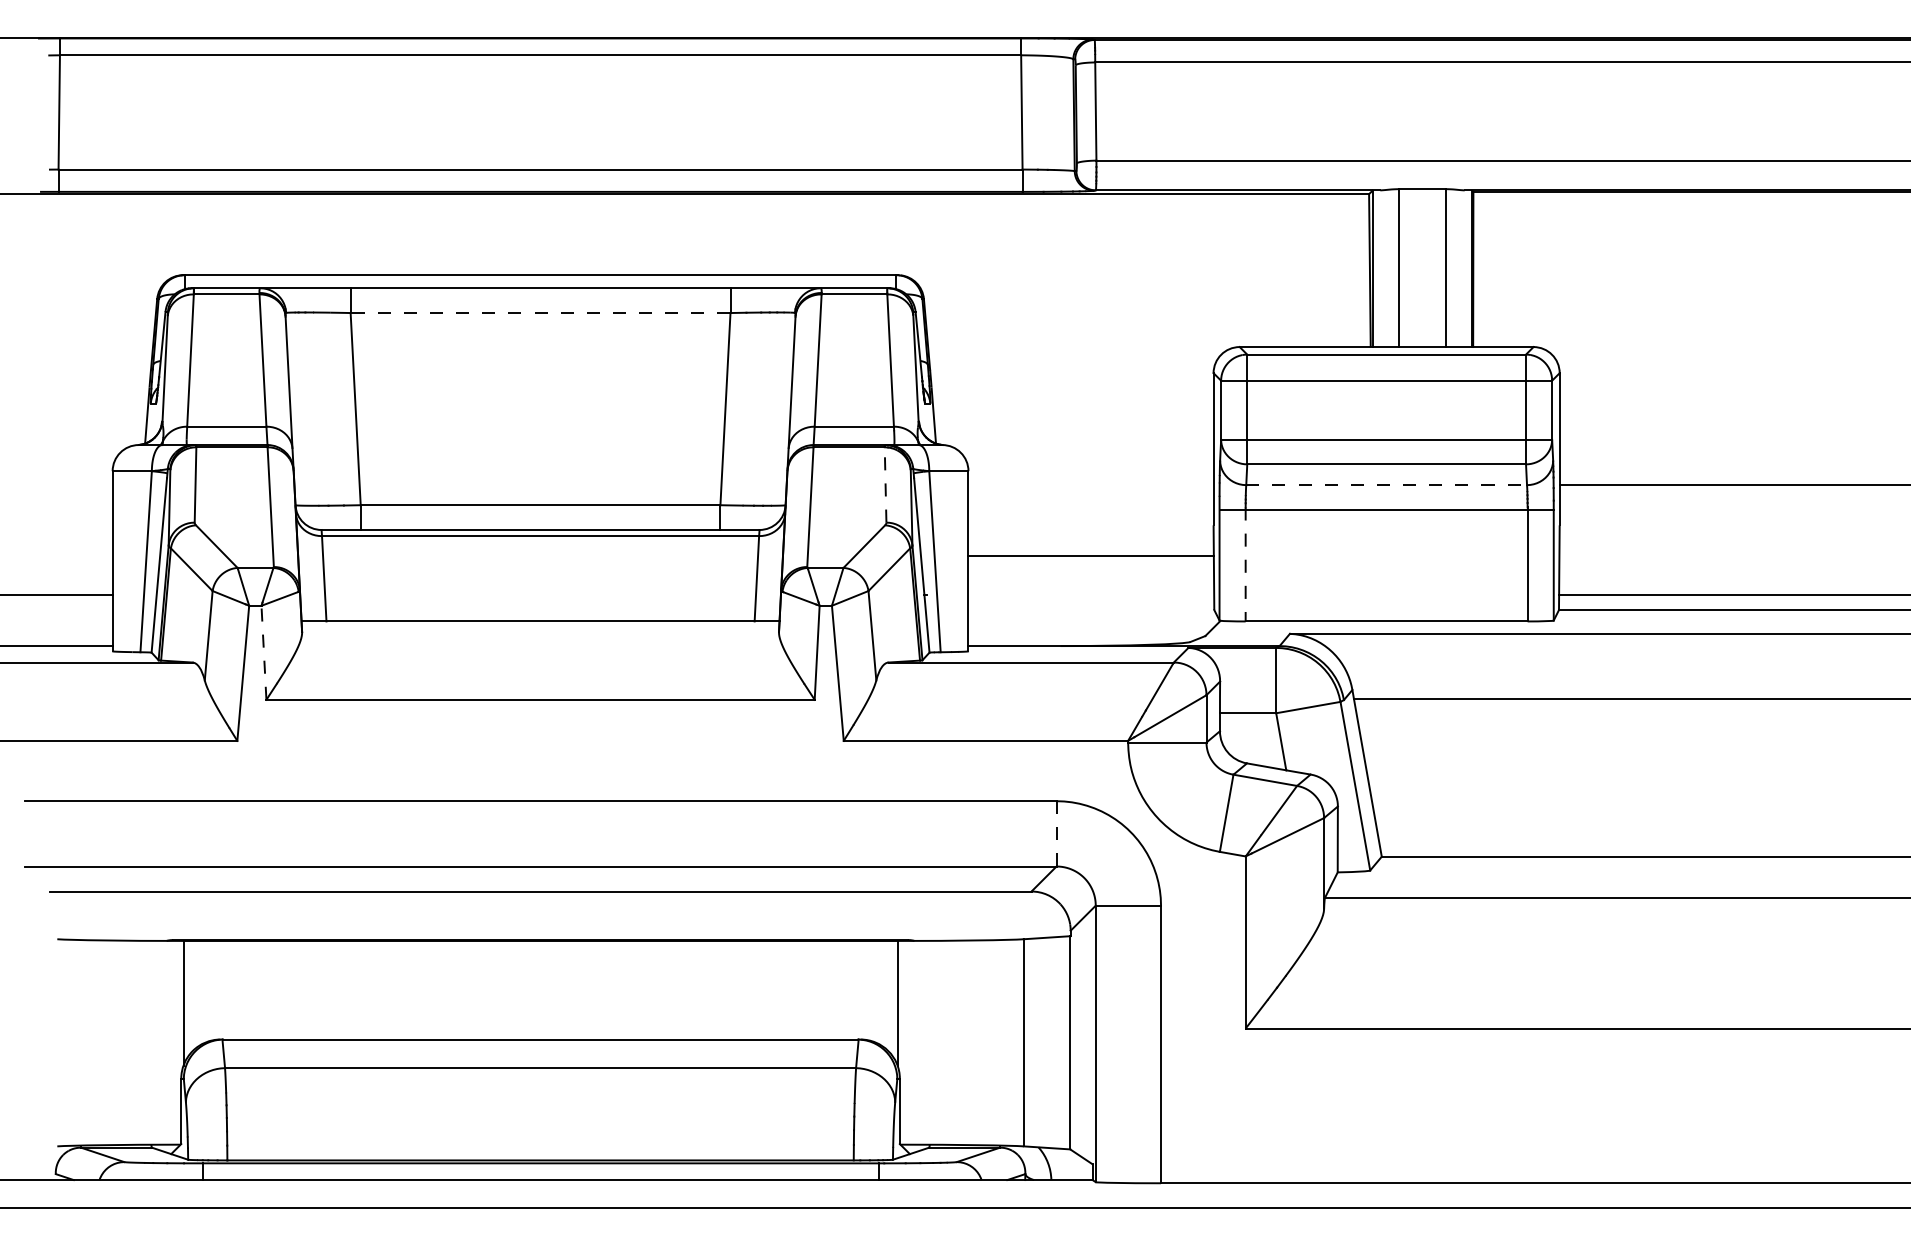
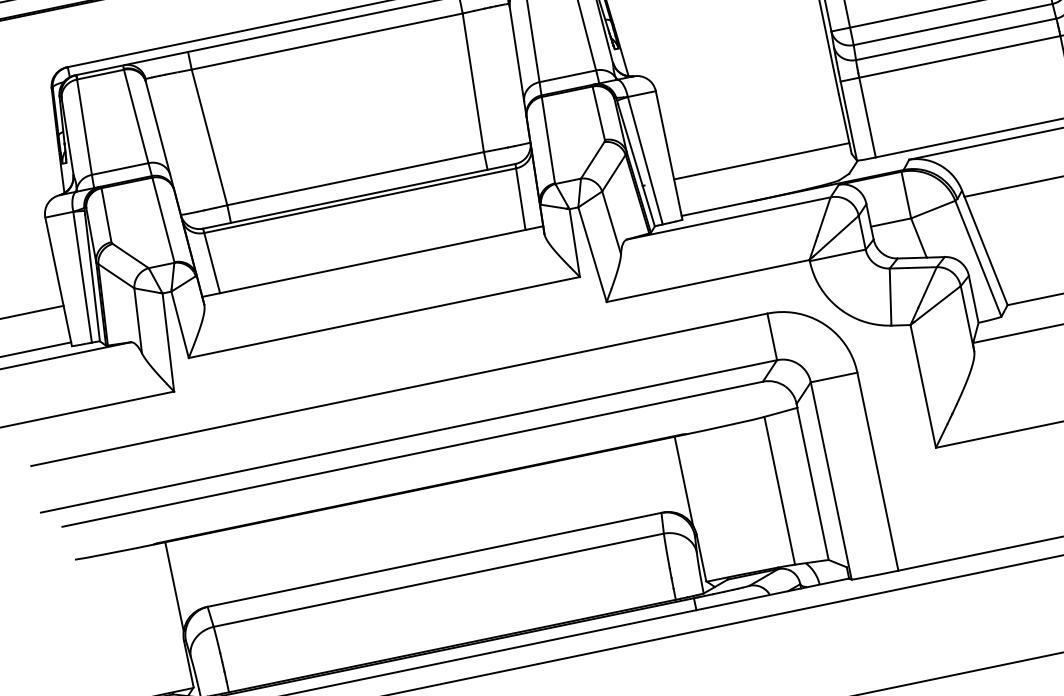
line: (540, 313) -> (327, 41), dashed -> solid
line: (885, 484) -> (598, 112), dashed -> solid
line: (1387, 485) -> (956, 39), dashed -> solid
line: (1091, 555) -> (761, 160), moved
line: (1245, 564) -> (867, 116), dashed -> solid
line: (263, 652) -> (179, 324), dashed -> solid
line: (1056, 833) -> (772, 336), dashed -> solid

